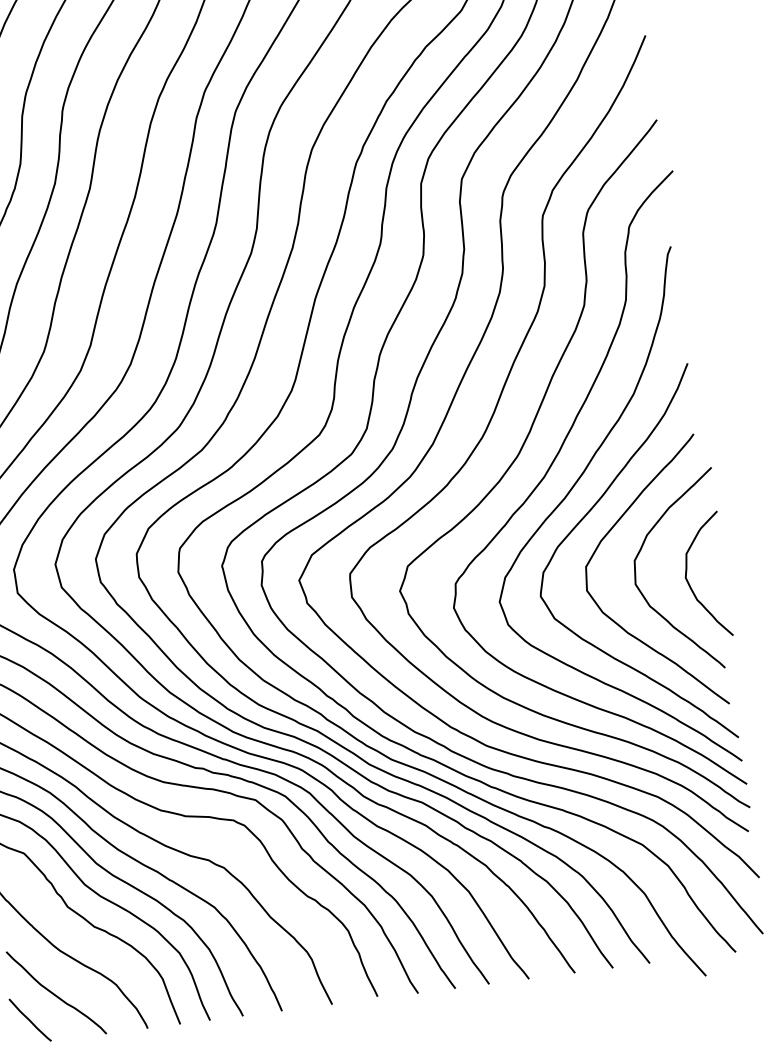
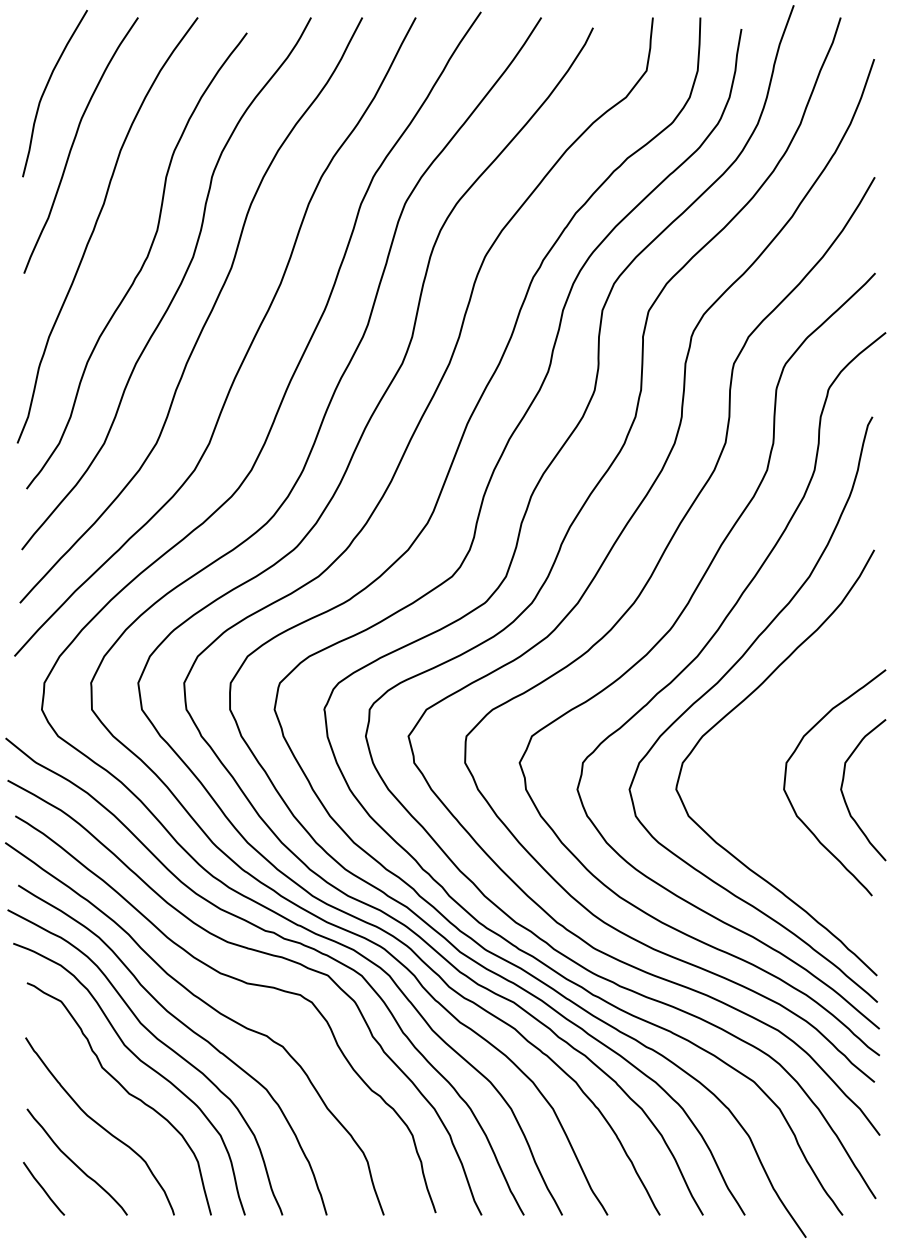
curve: (614, 621) -> (755, 827), removed

